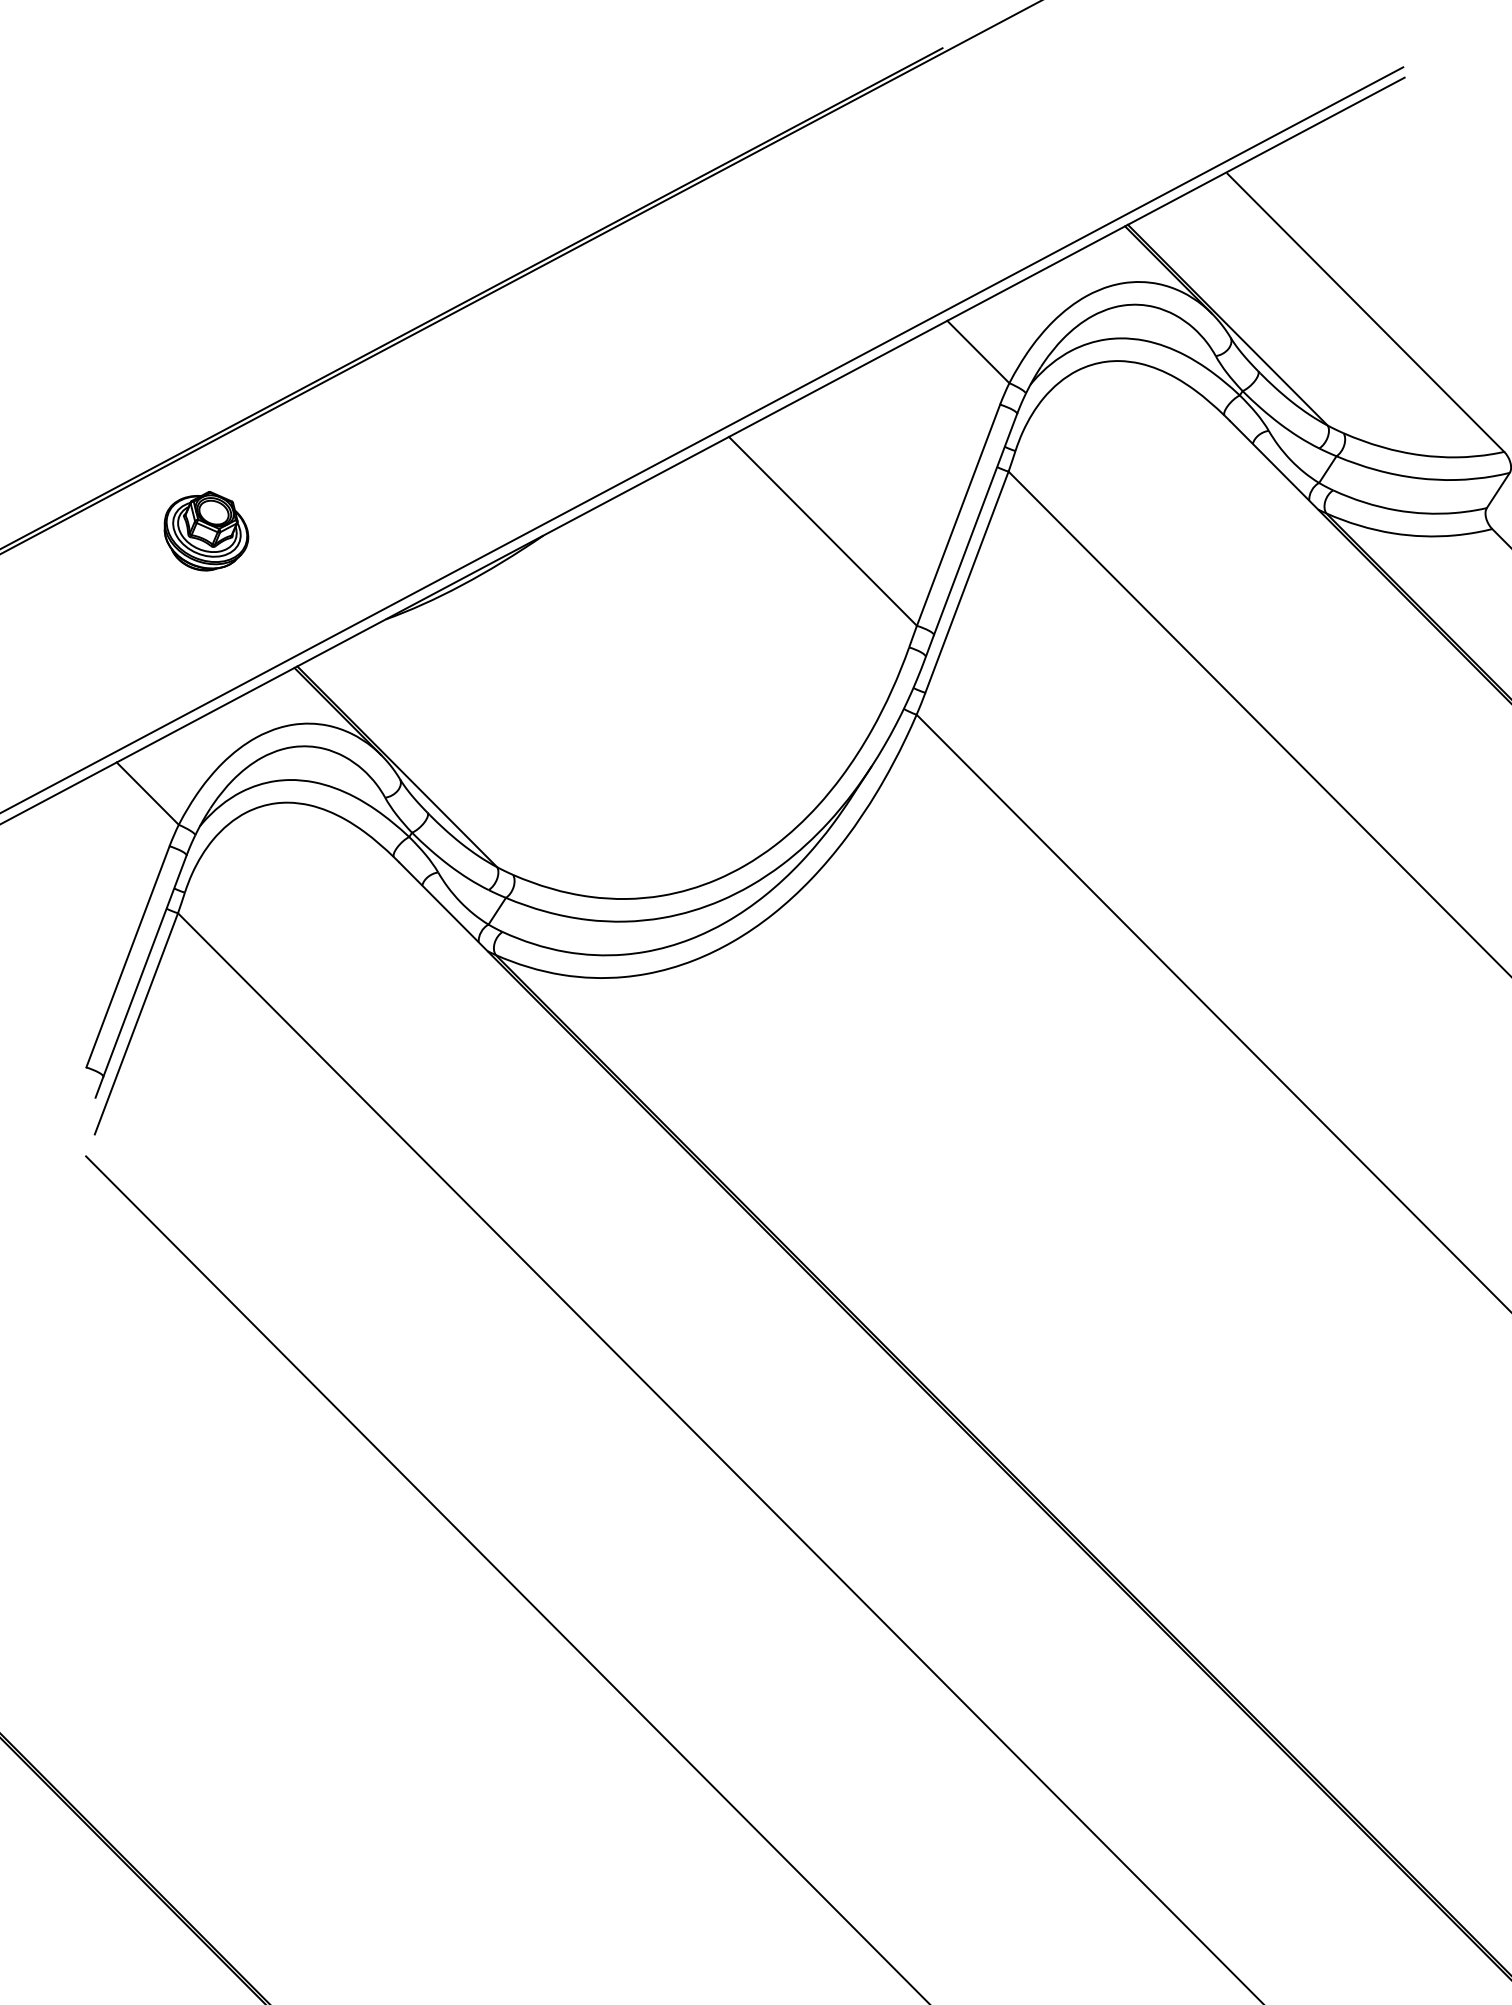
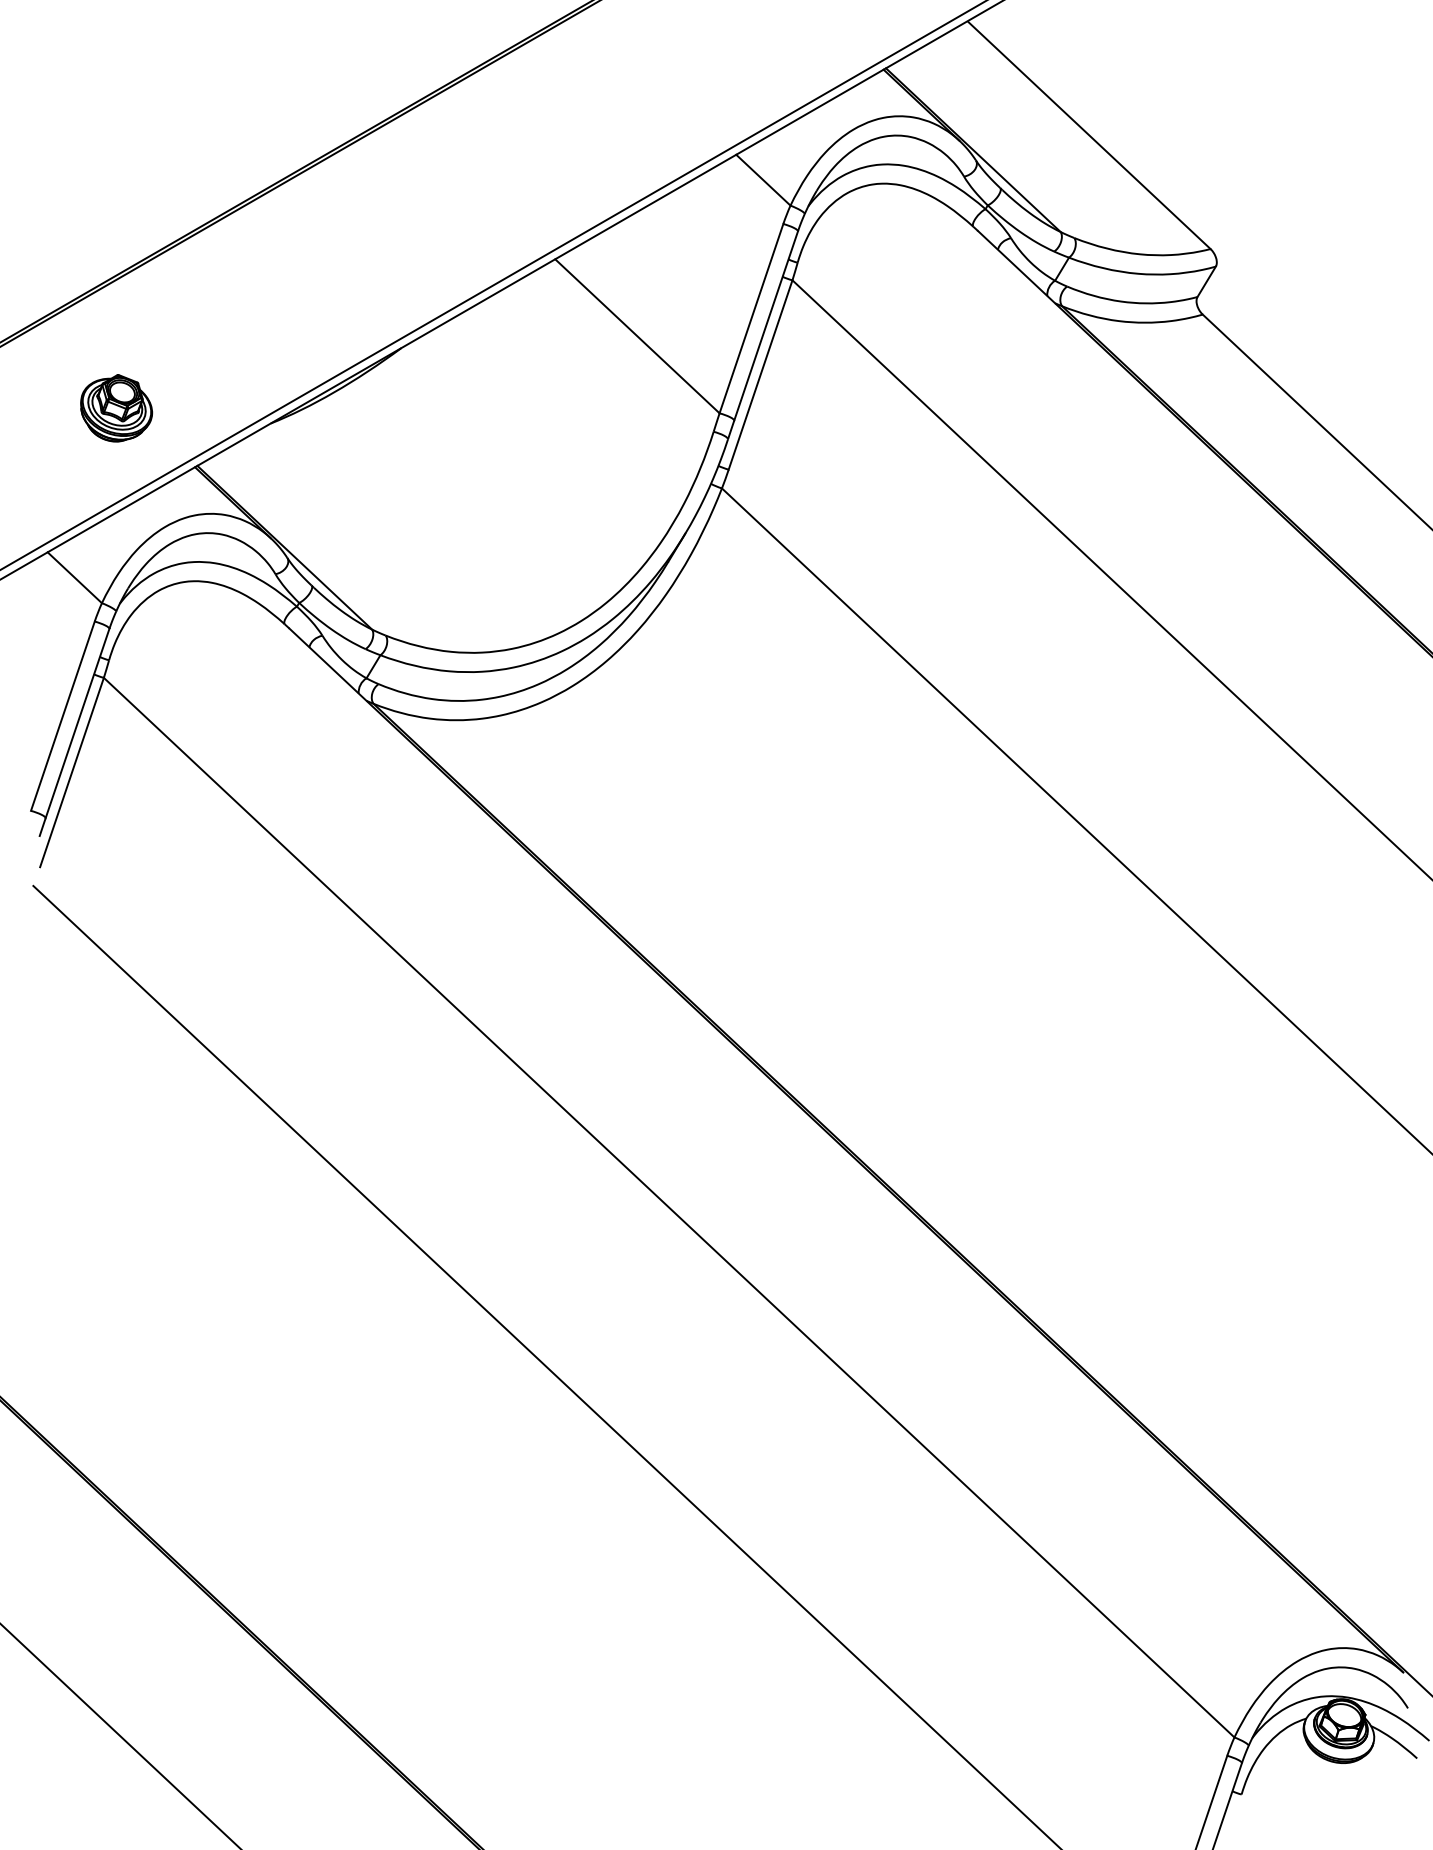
part: (206, 531) -> (116, 408), moved

